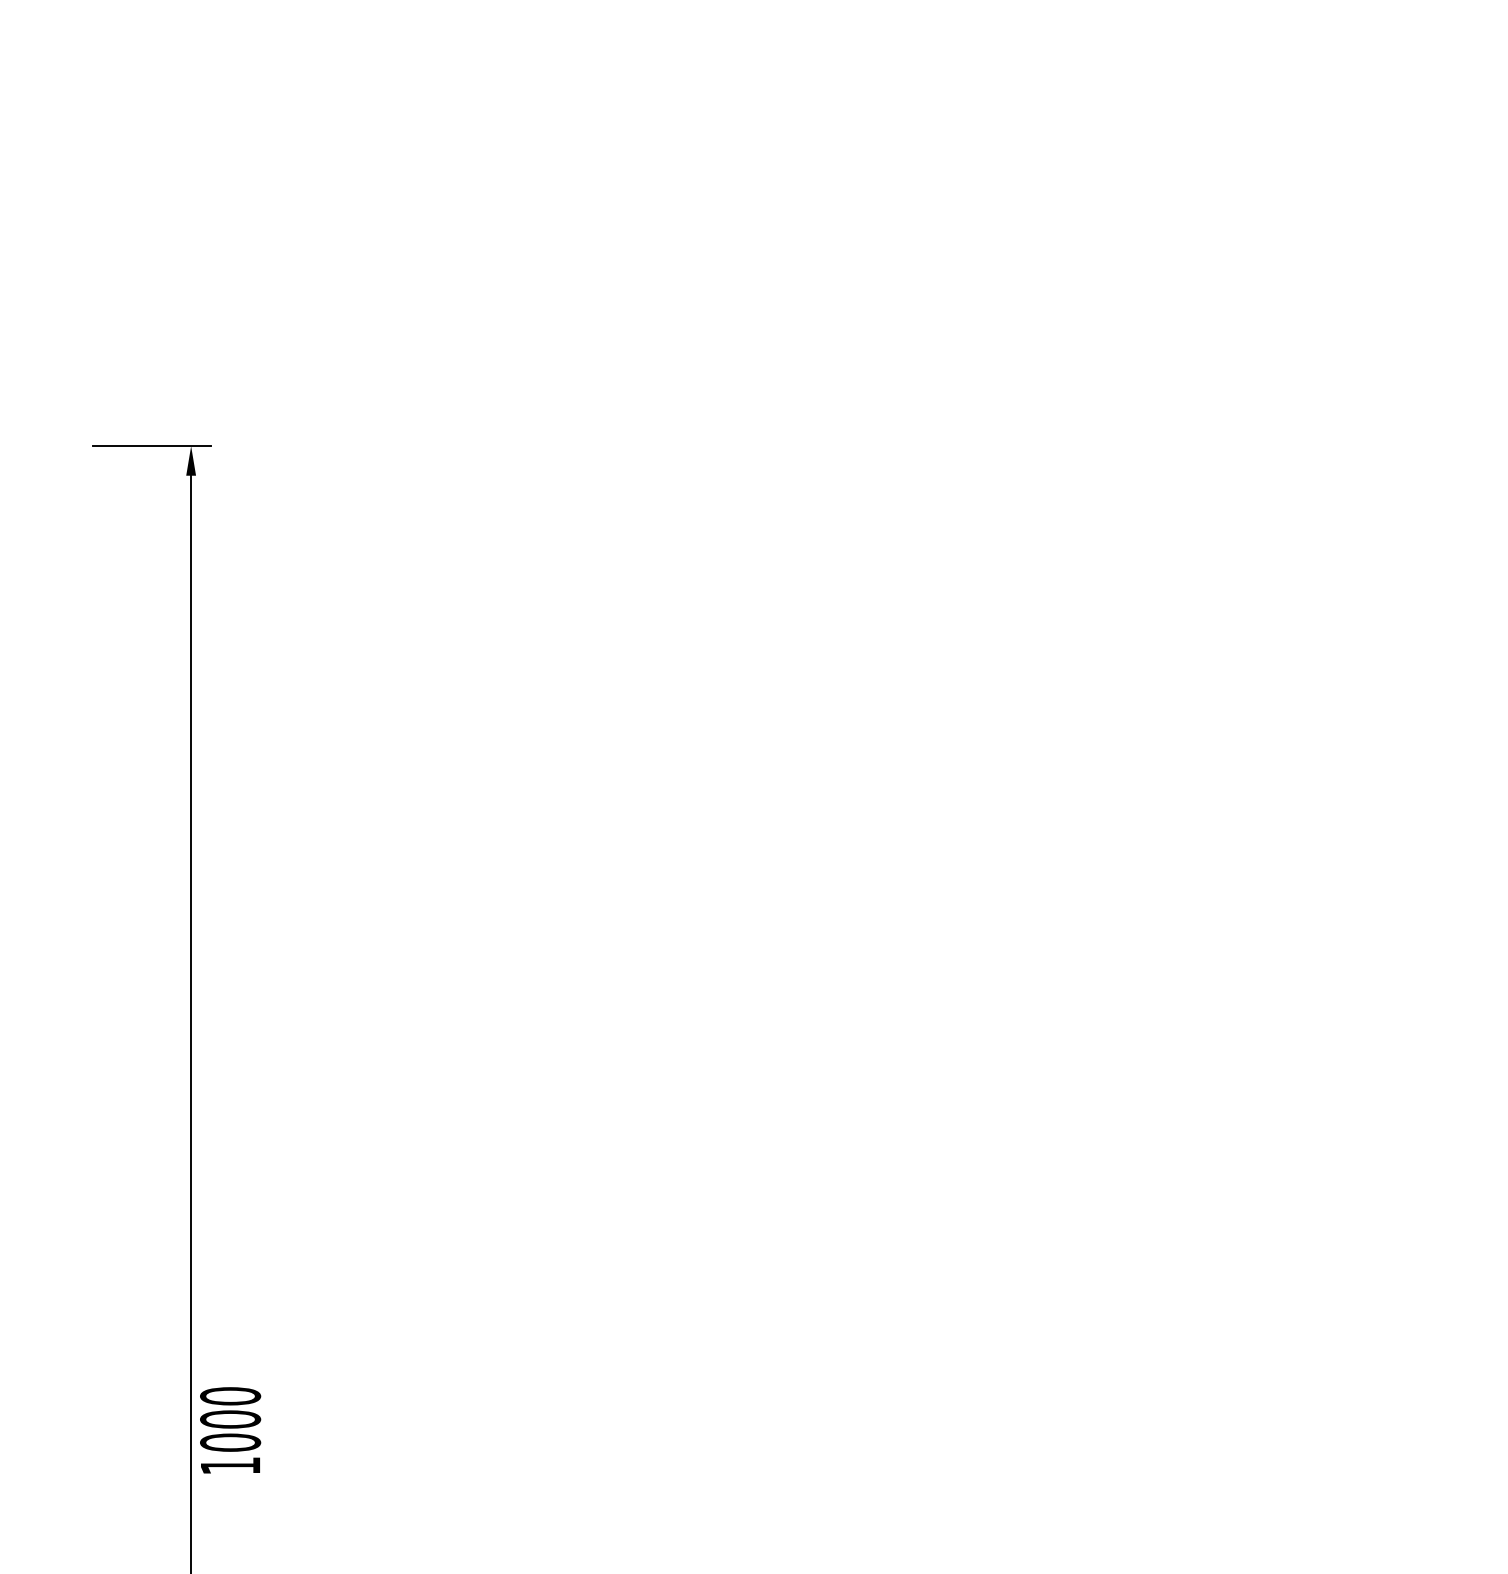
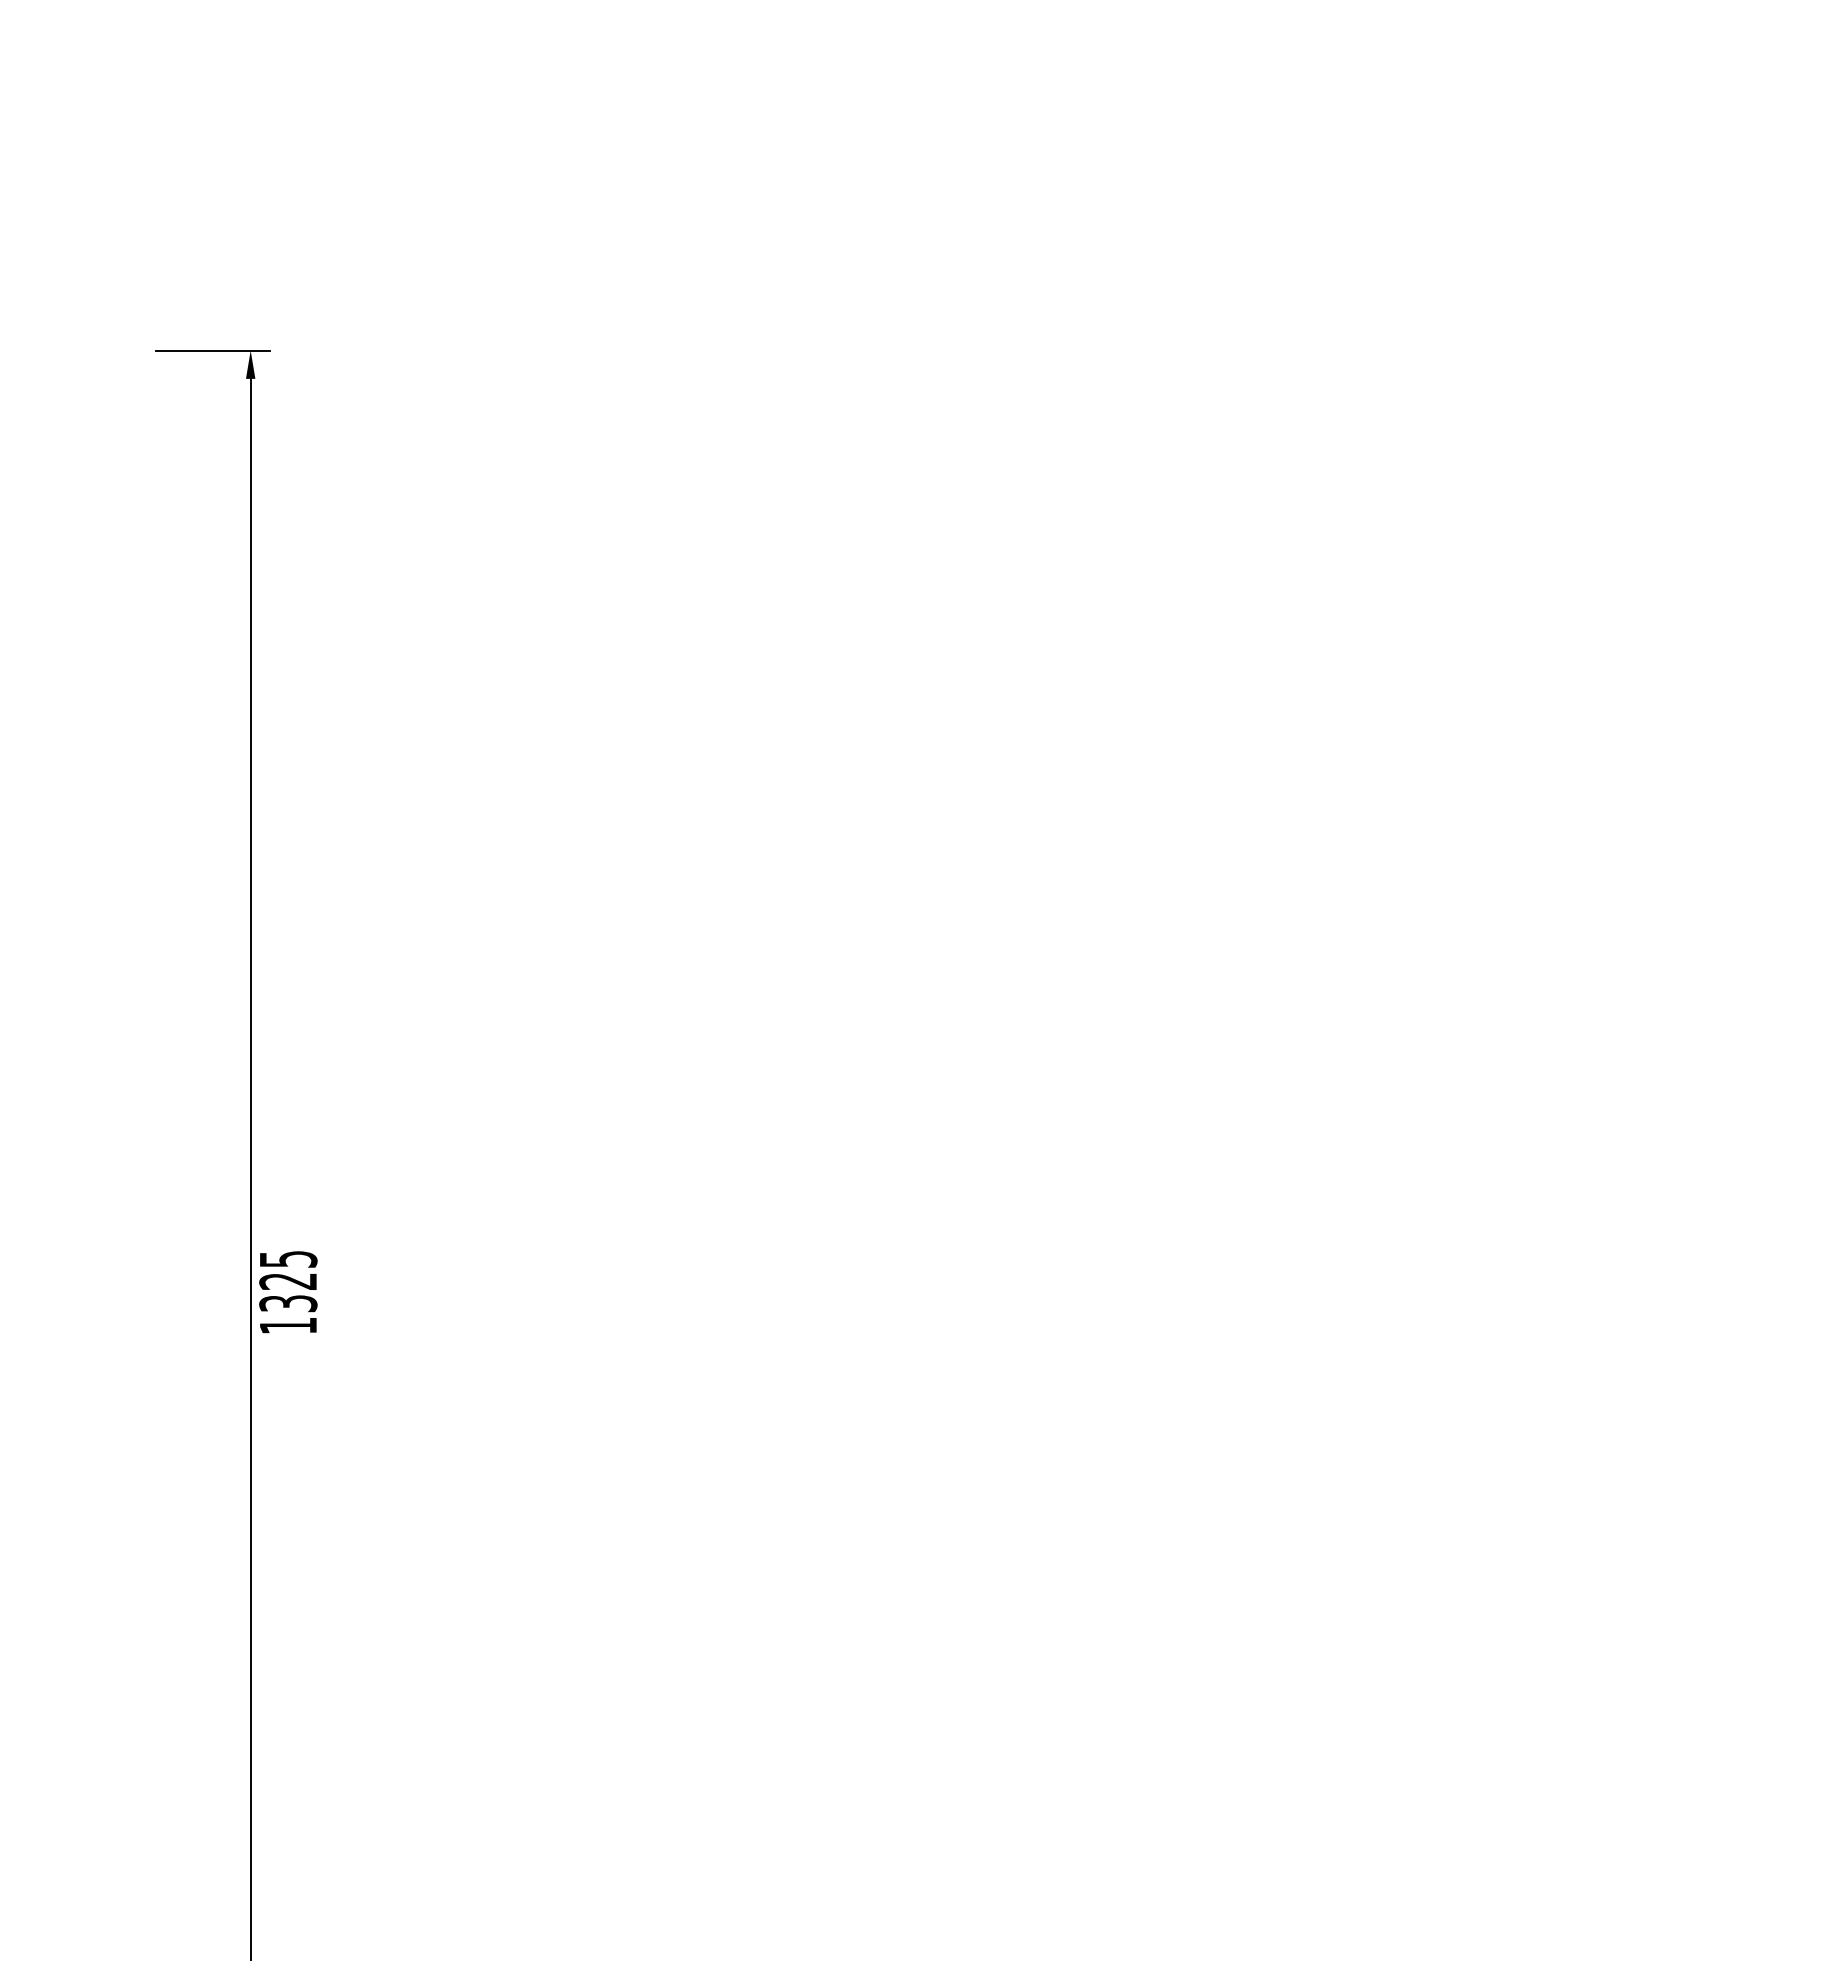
text: (230, 1419) -> (288, 1281), 1000 -> 1325

